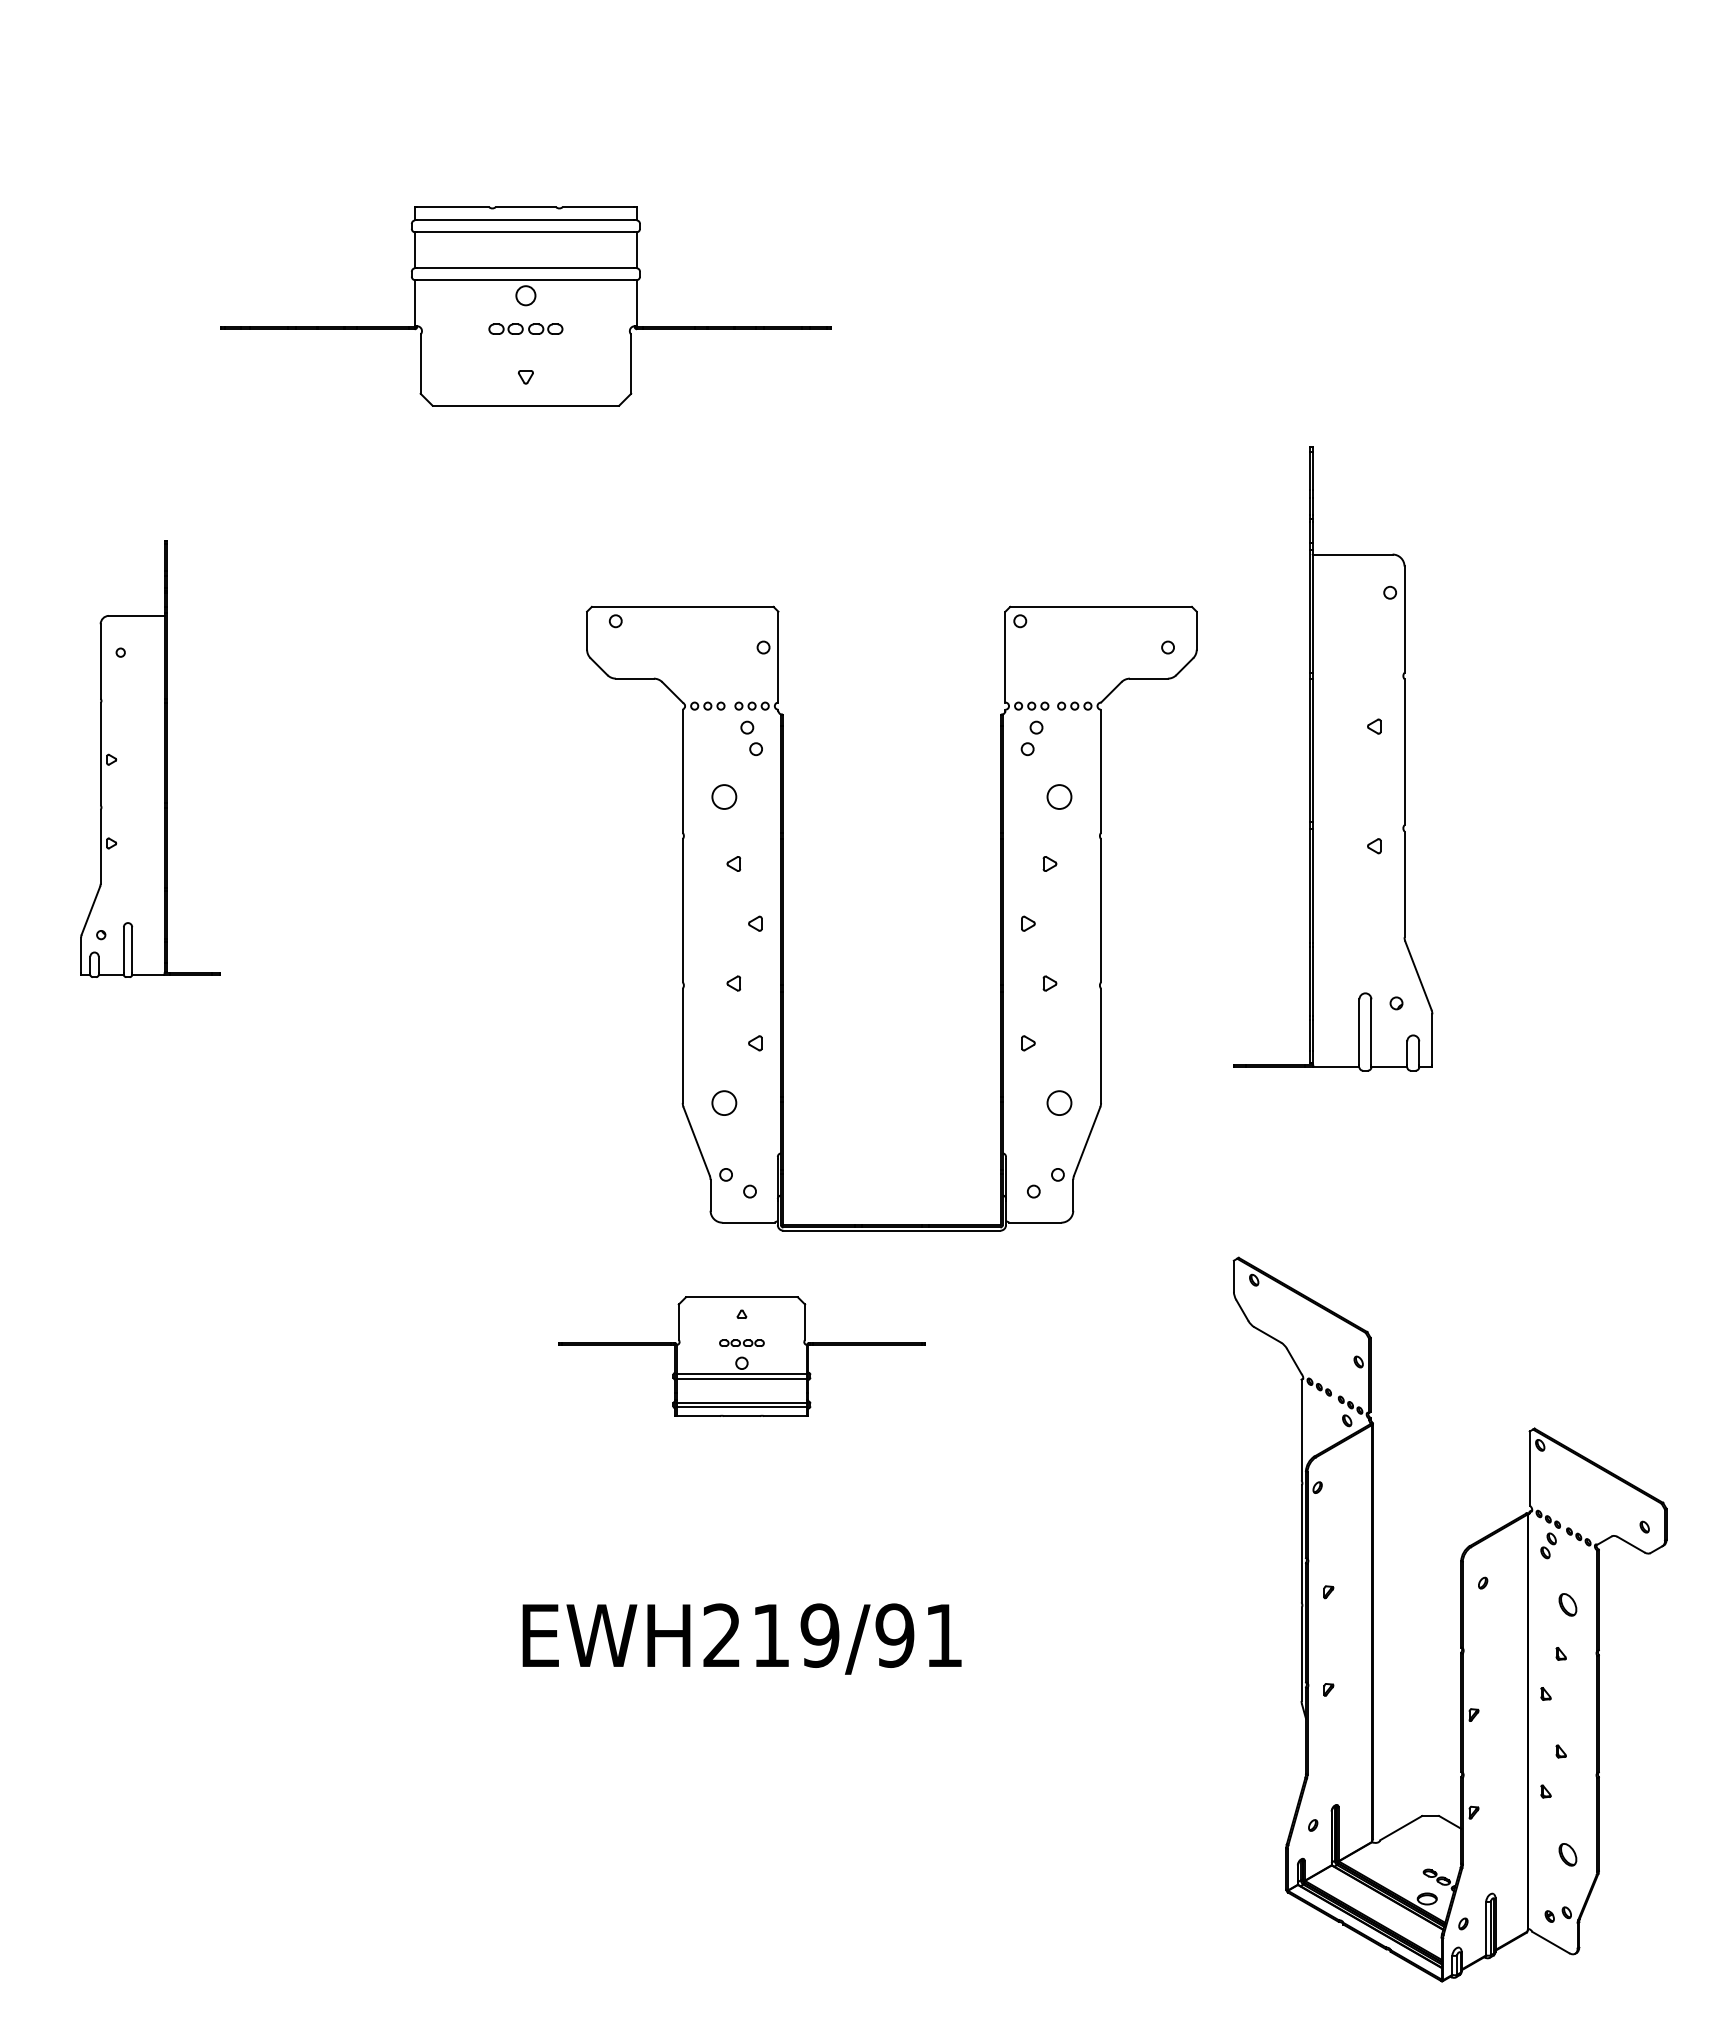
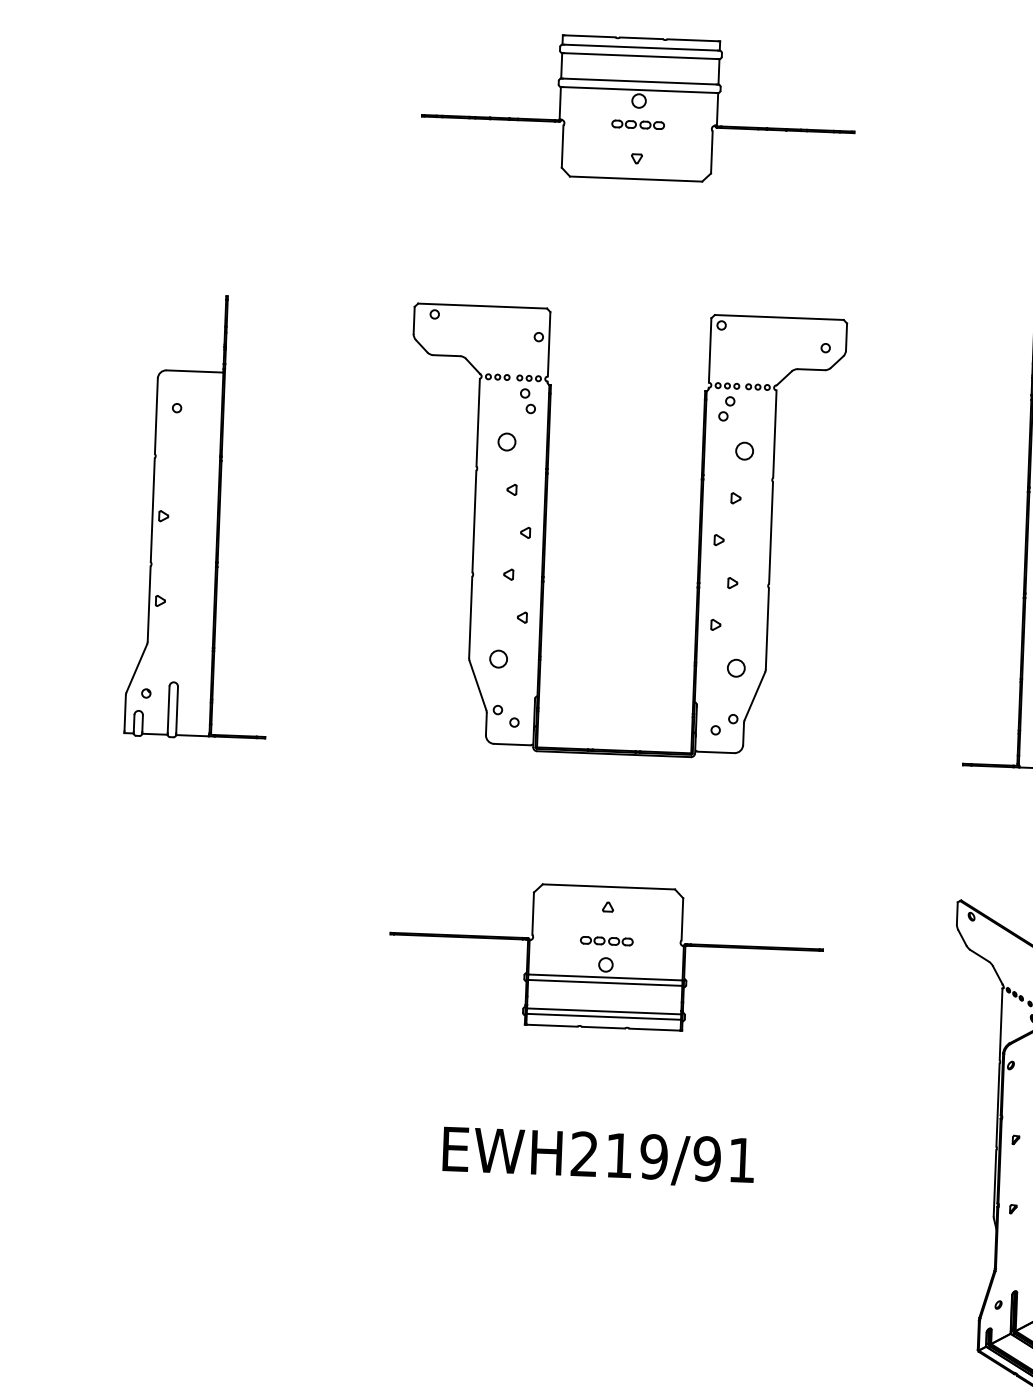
part: (525, 306) -> (638, 108), moved
part: (150, 758) -> (203, 516), size x1.43
part: (783, 918) -> (545, 529), moved
part: (741, 1356) -> (605, 956), size x1.67

